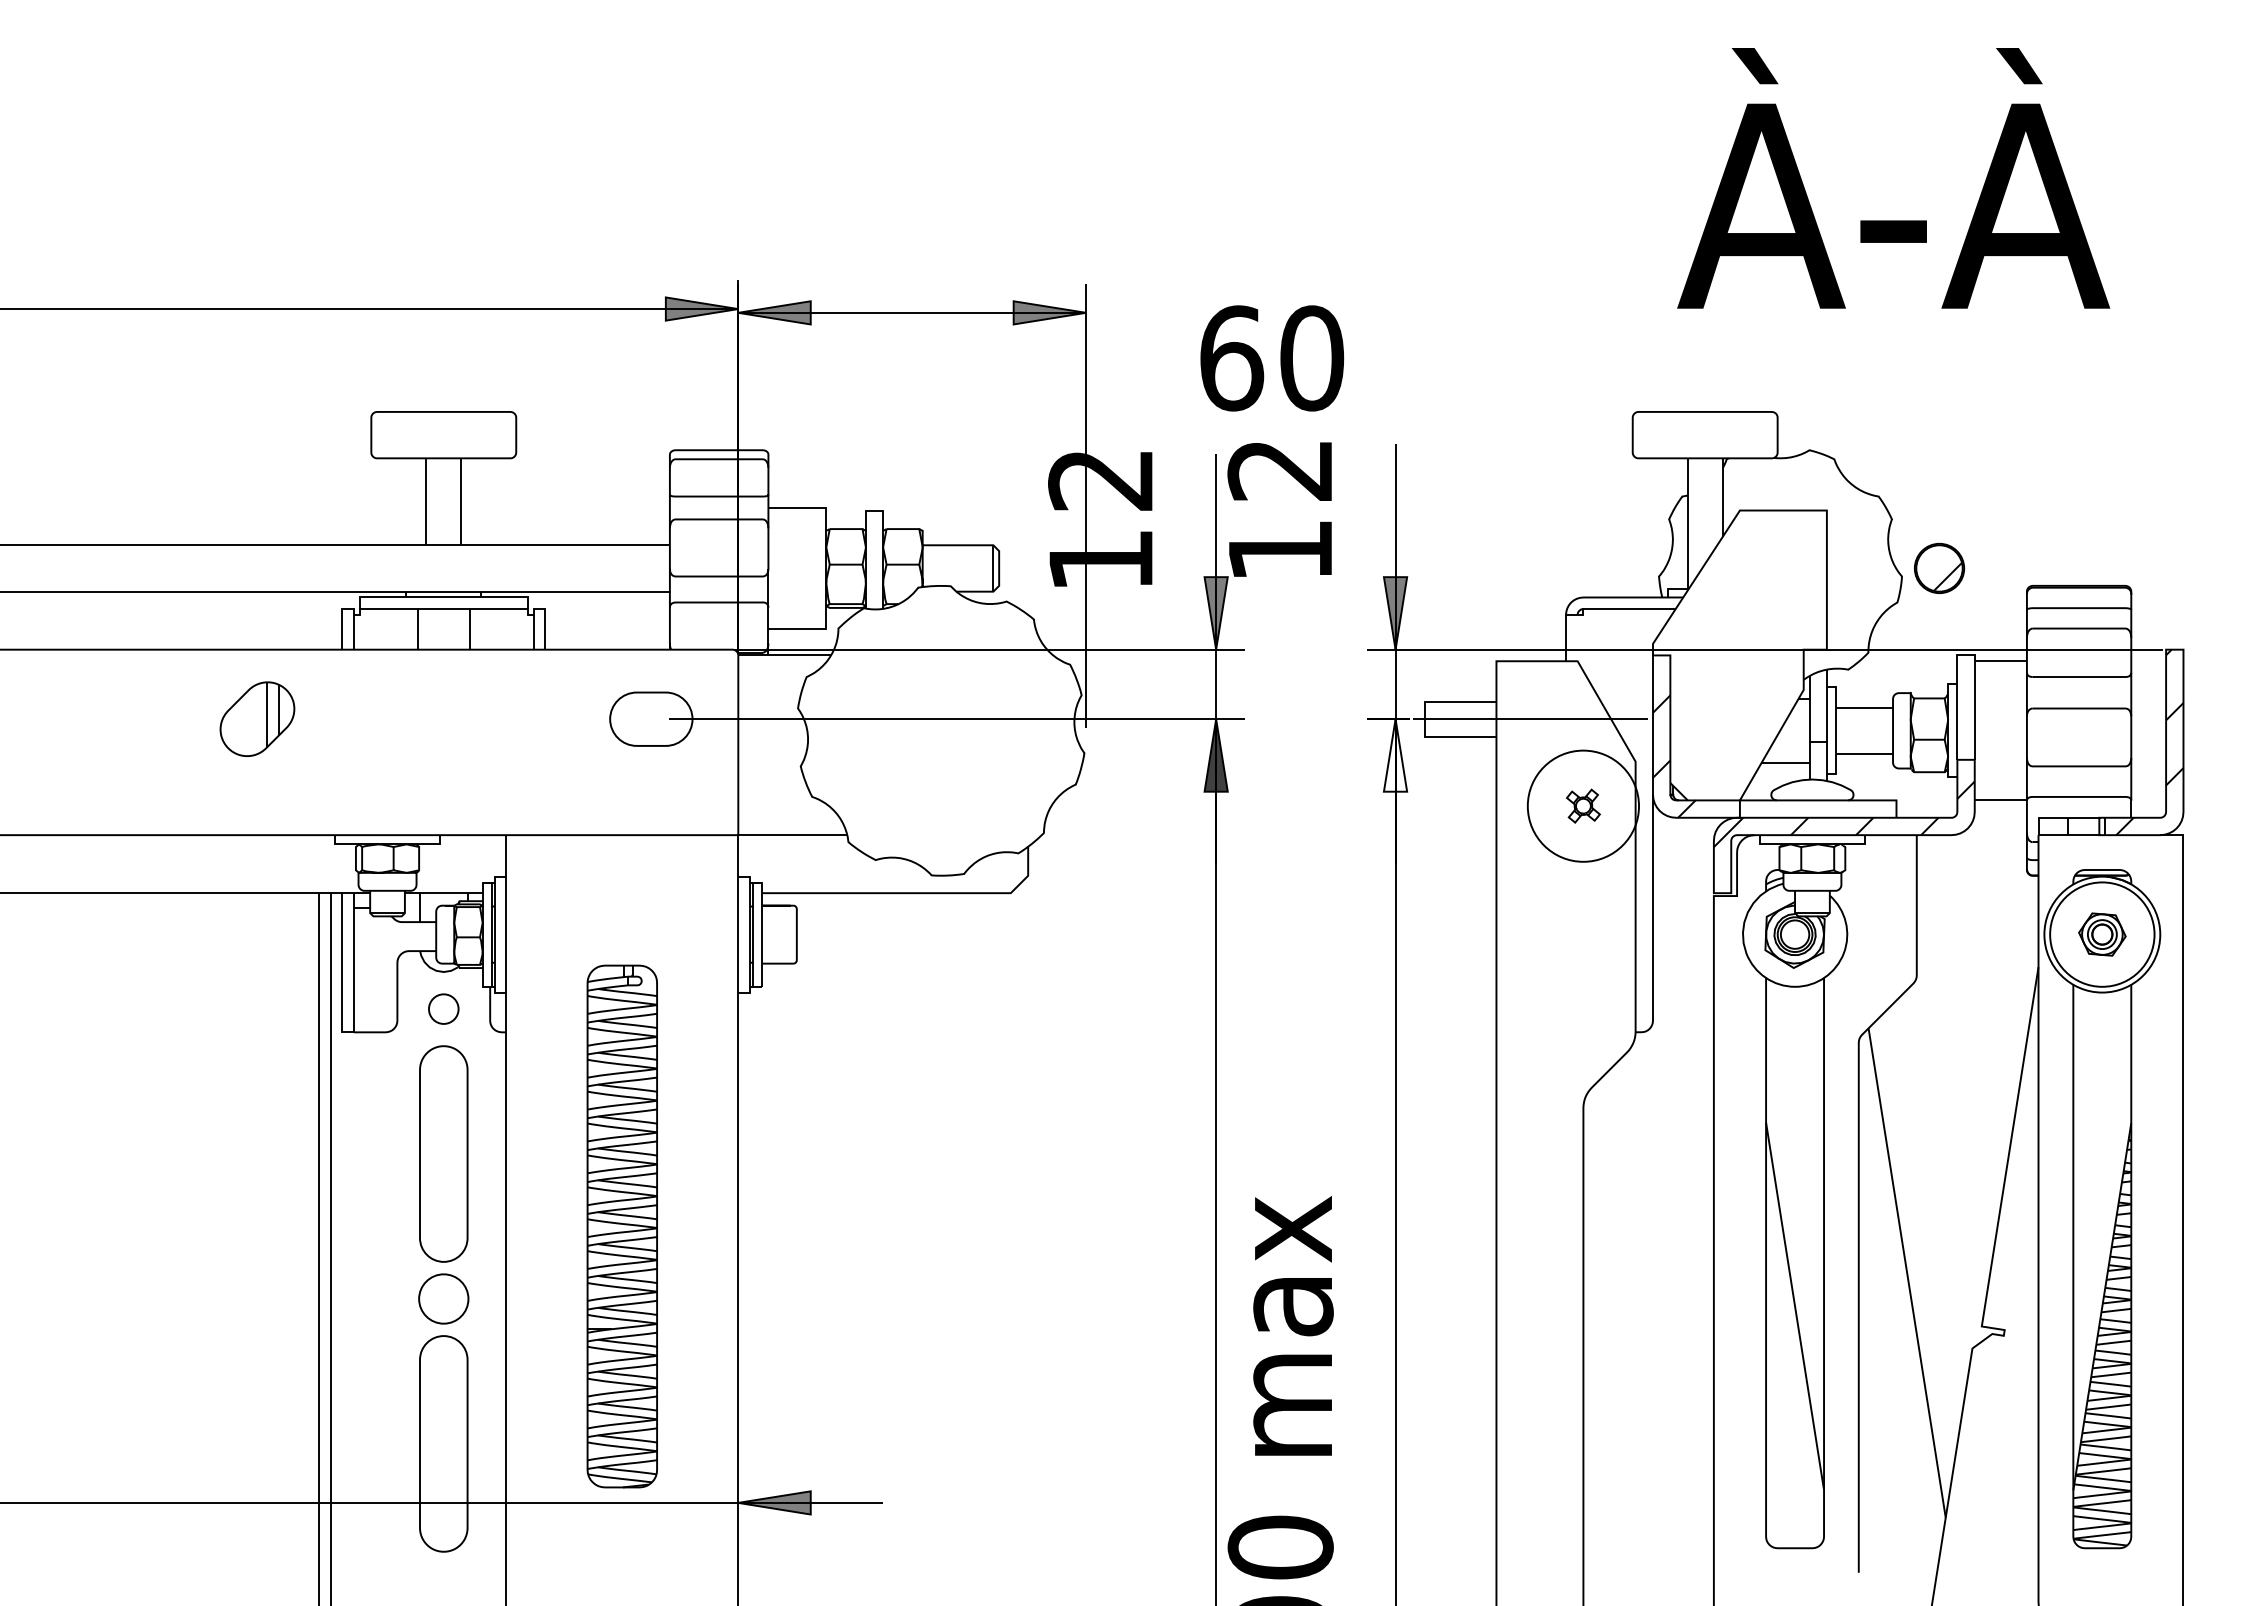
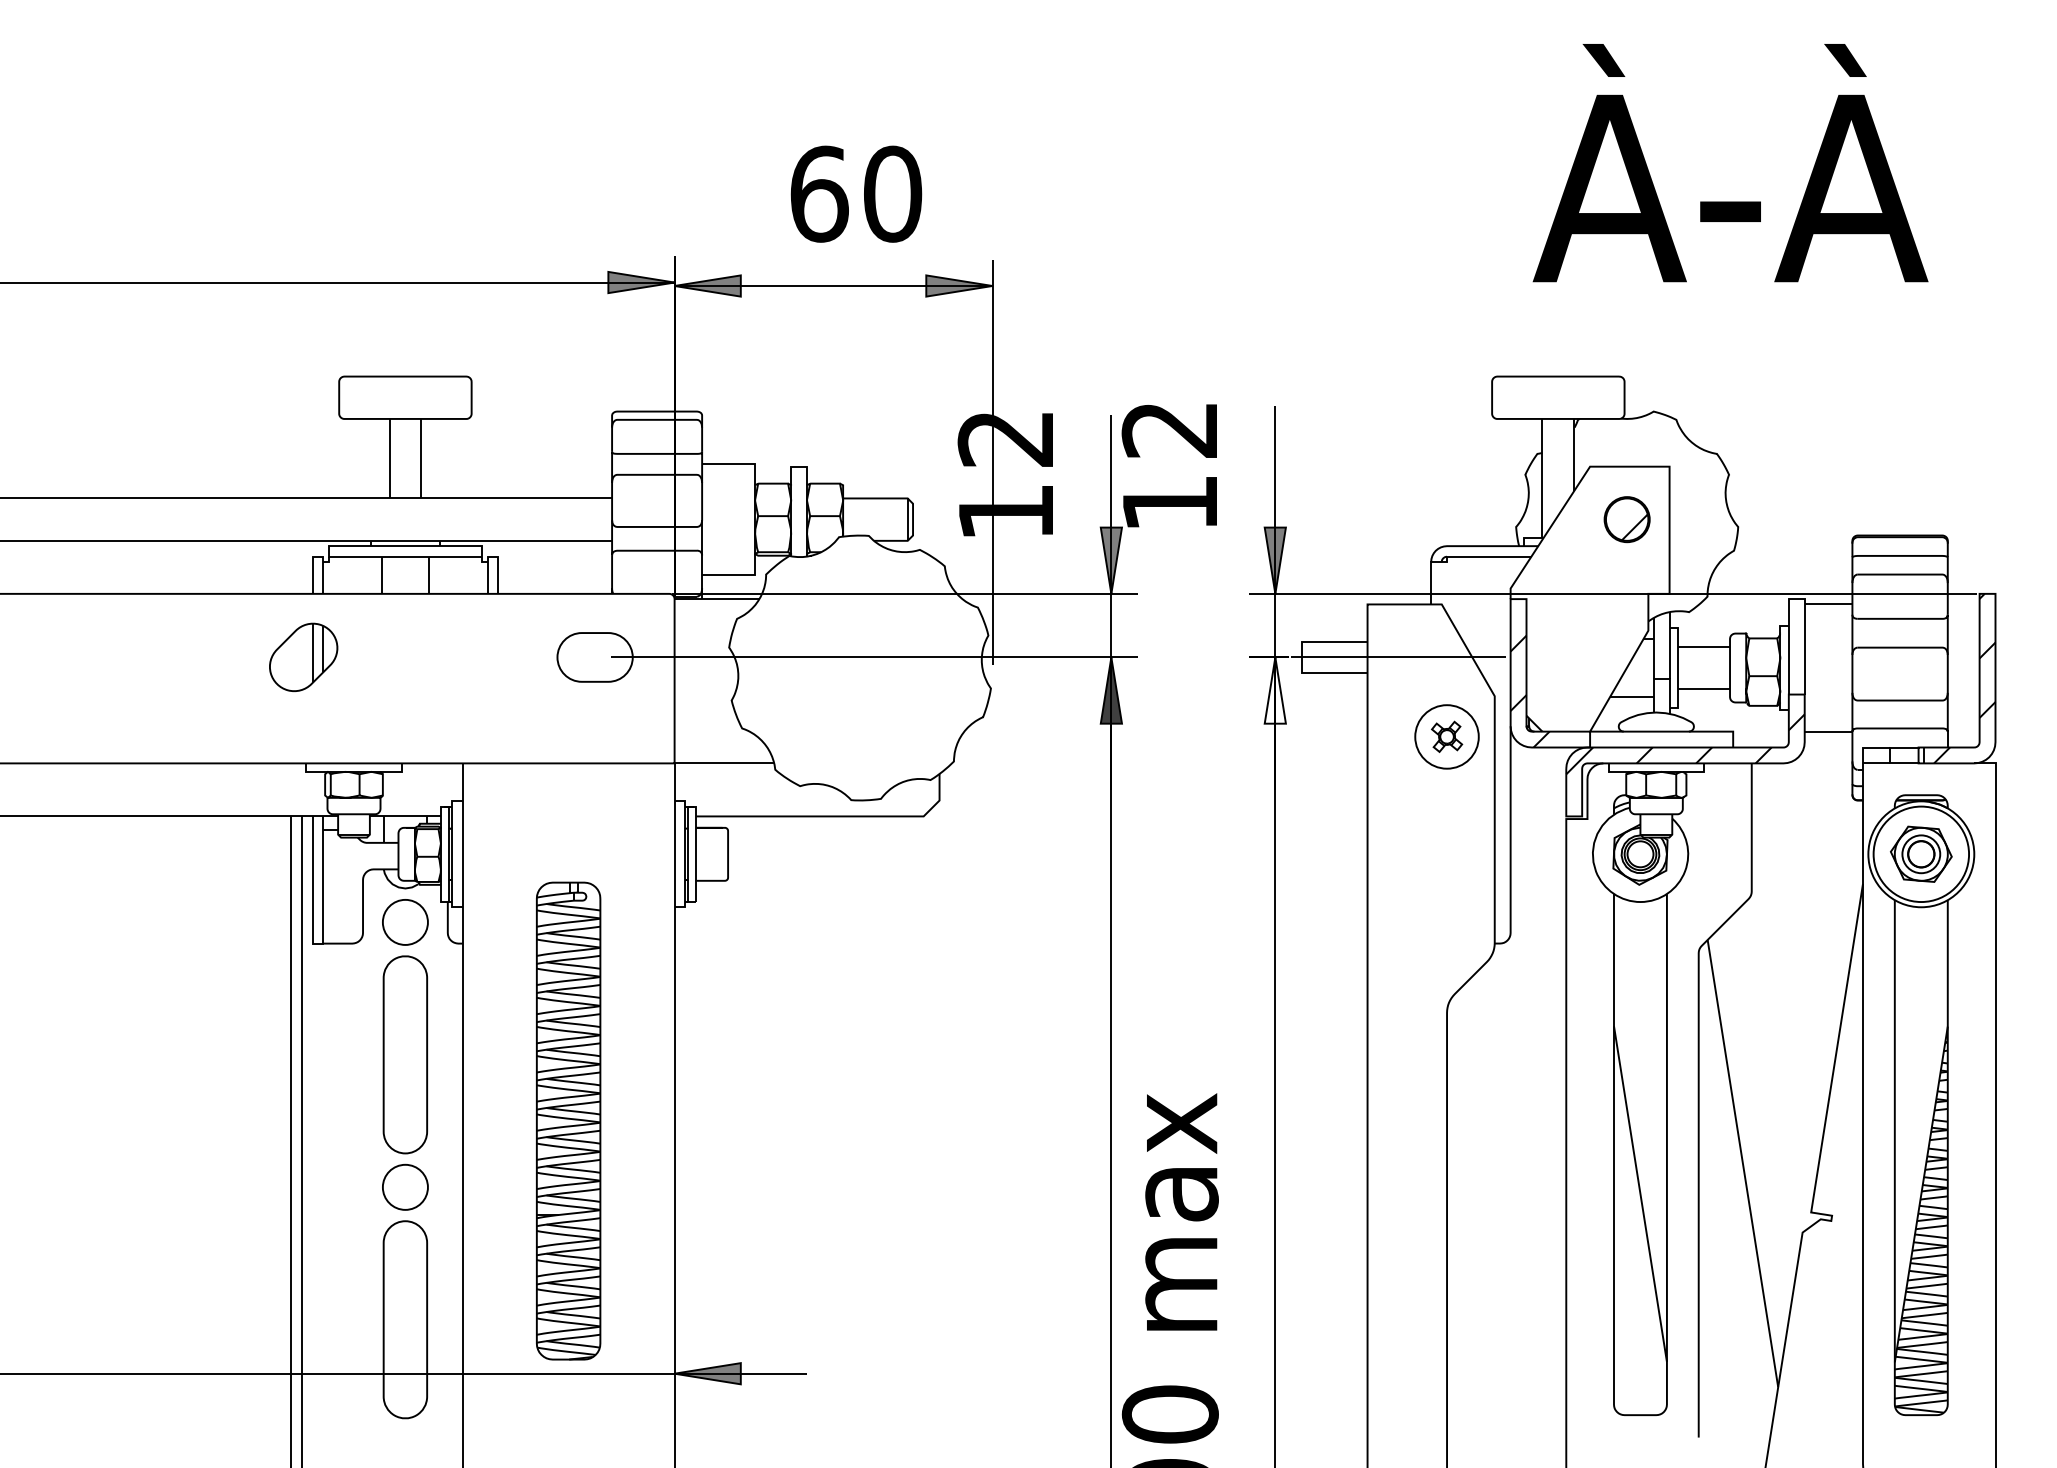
text: (1272, 358) -> (856, 194), moved
part: (1939, 567) -> (1627, 518), moved
part: (257, 718) -> (303, 656), moved
circle: (1583, 805) -> (1447, 736), size x0.62
part: (2102, 934) -> (1921, 854), size x1.43
circle: (443, 1008) -> (405, 921), size x1.67

